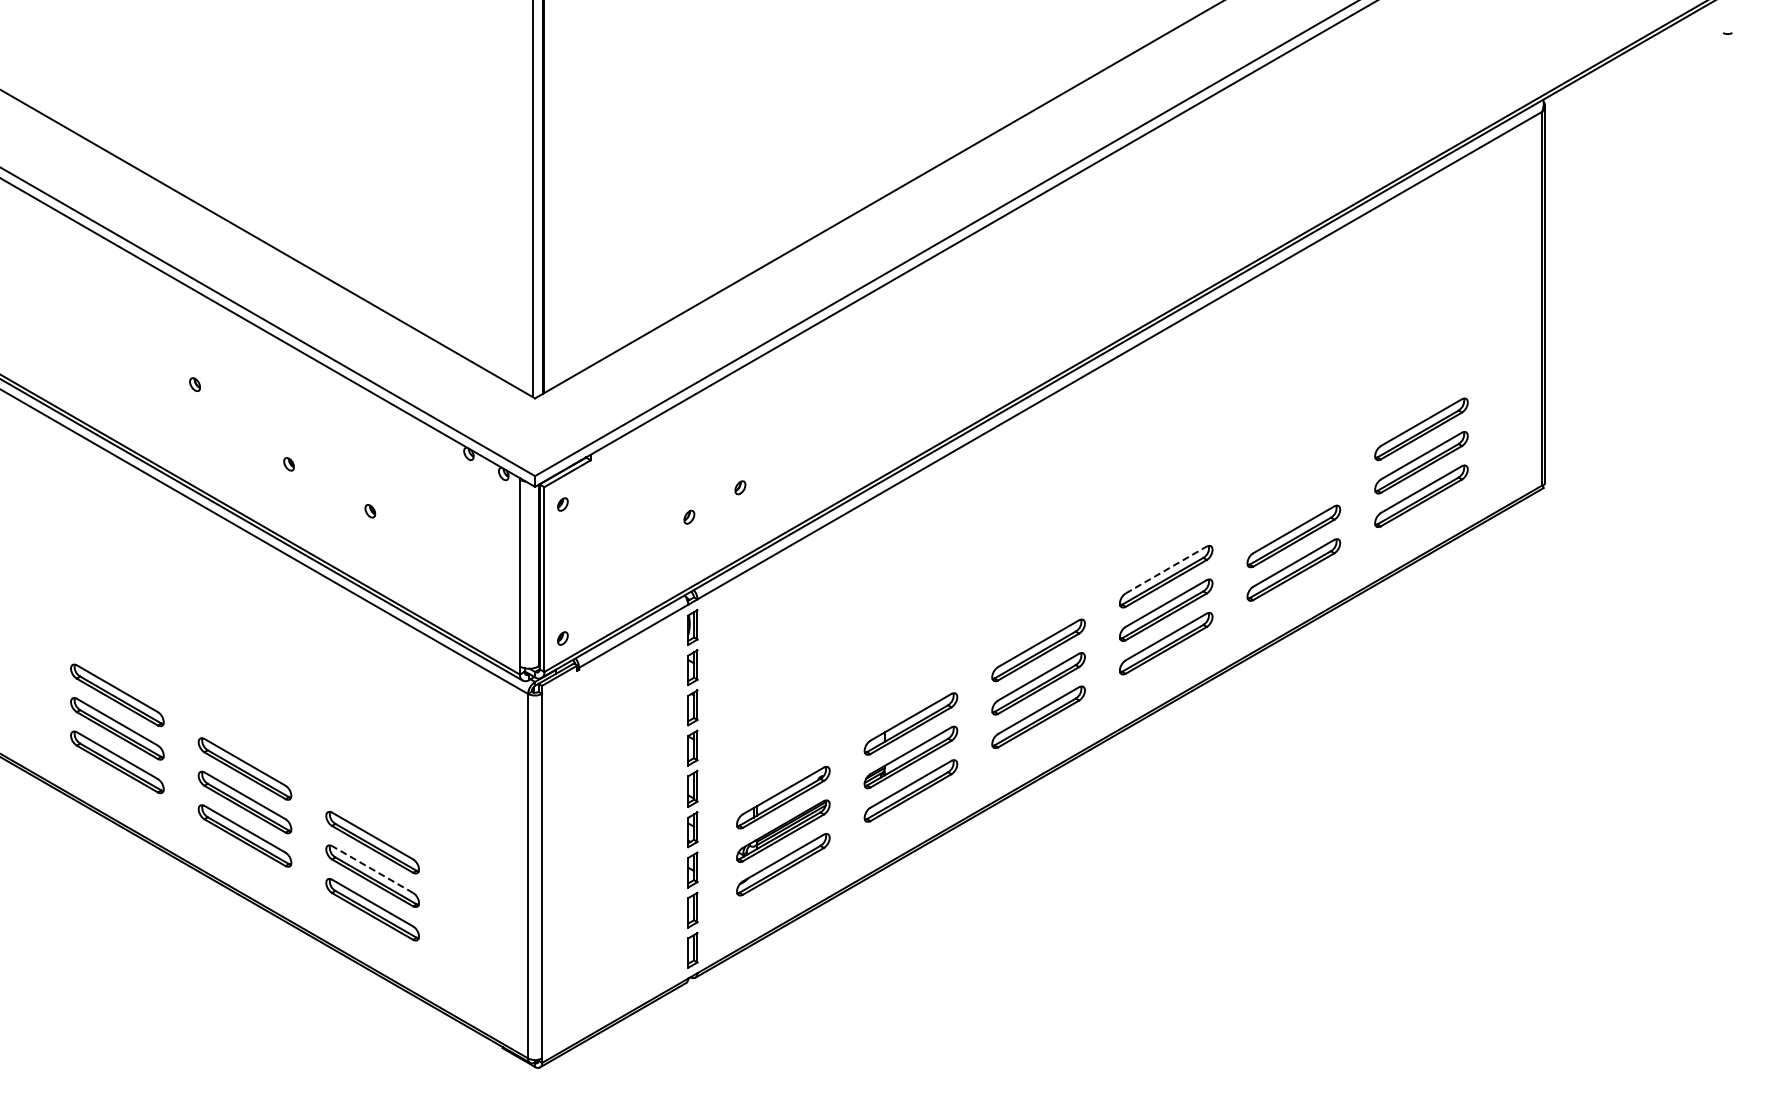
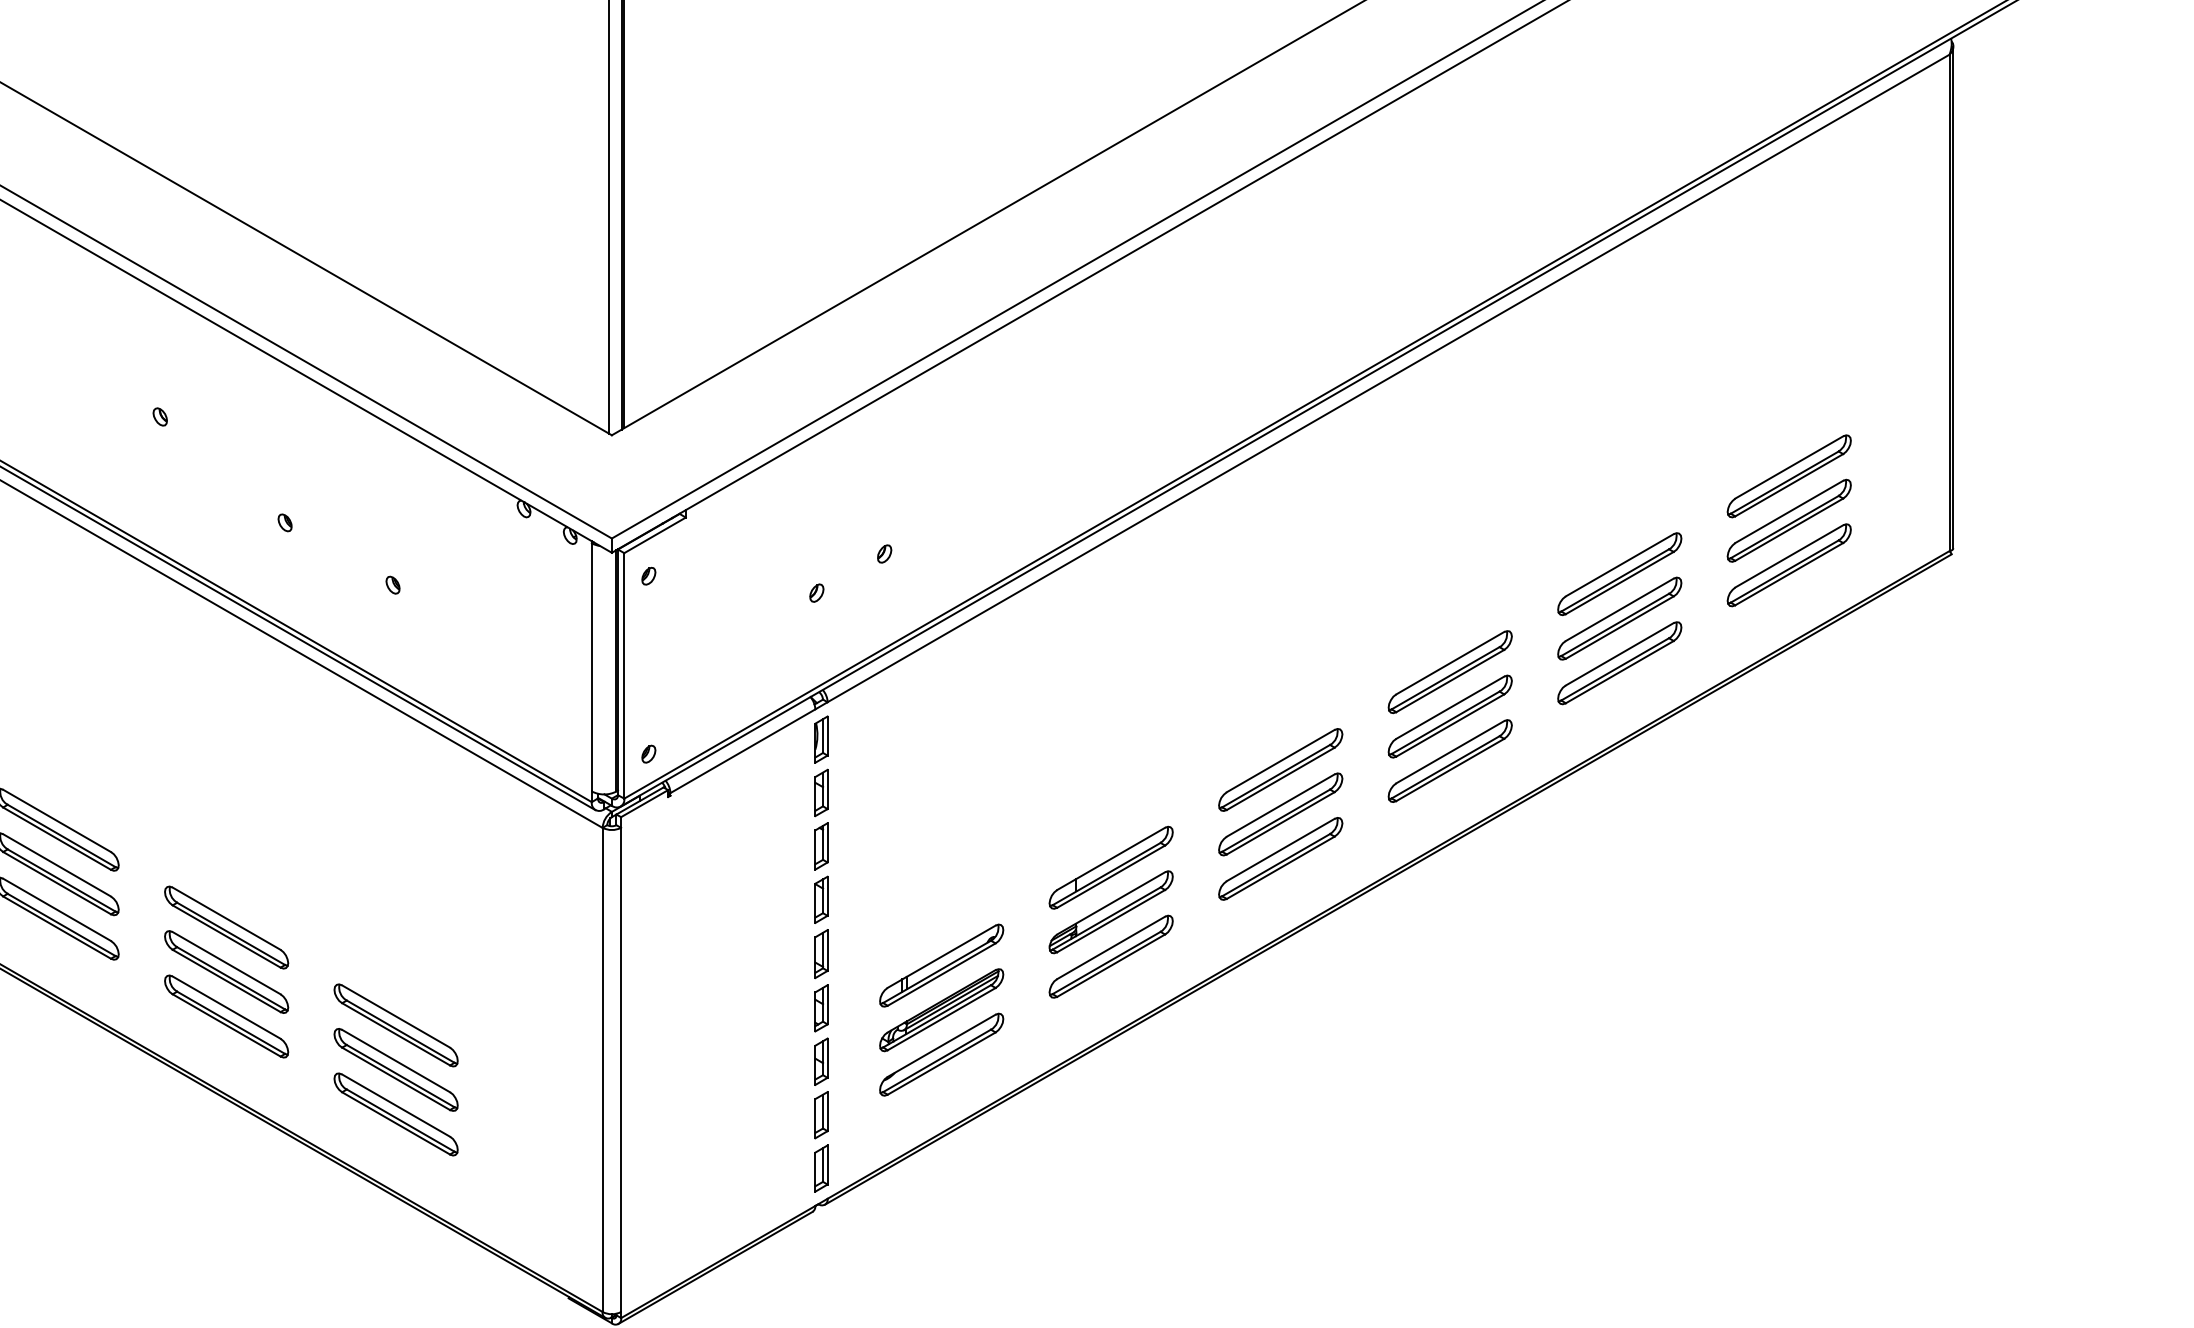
part: (1293, 502) -> (1619, 573), added
line: (1166, 569) -> (1450, 662), dashed -> solid
line: (372, 869) -> (395, 1061), dashed -> solid

